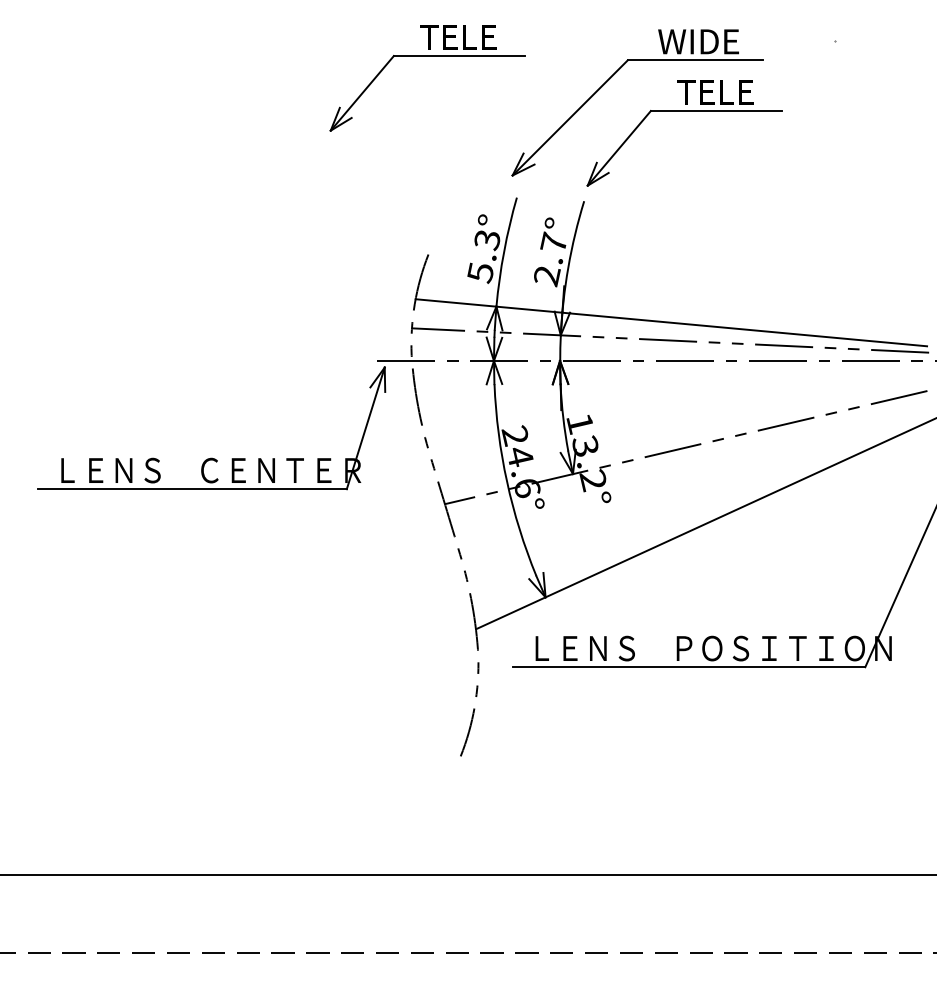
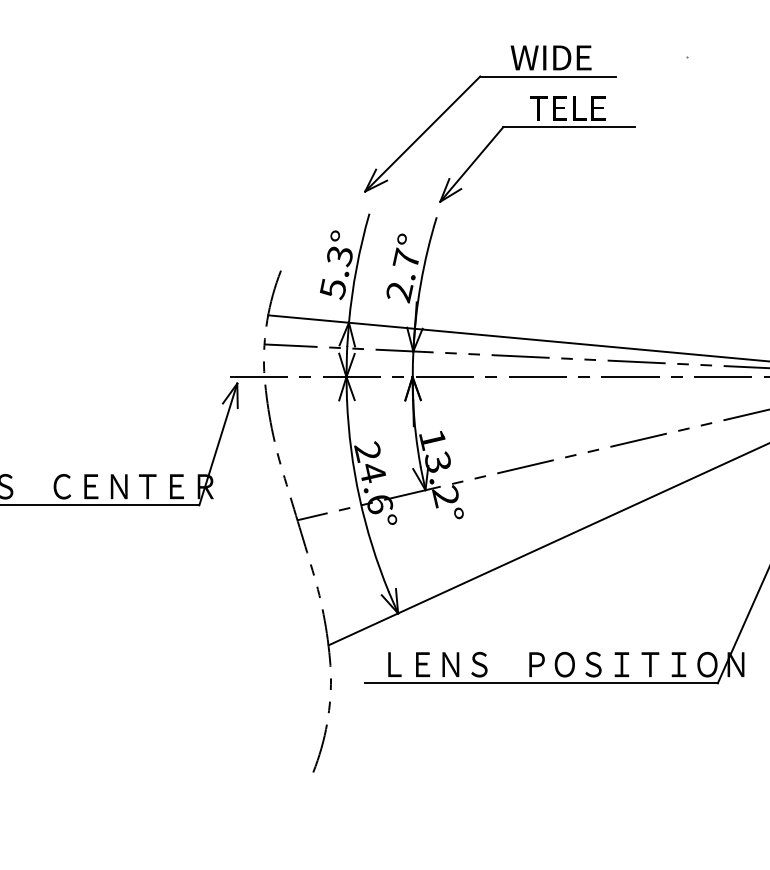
part: (427, 56) -> (280, 72), removed

